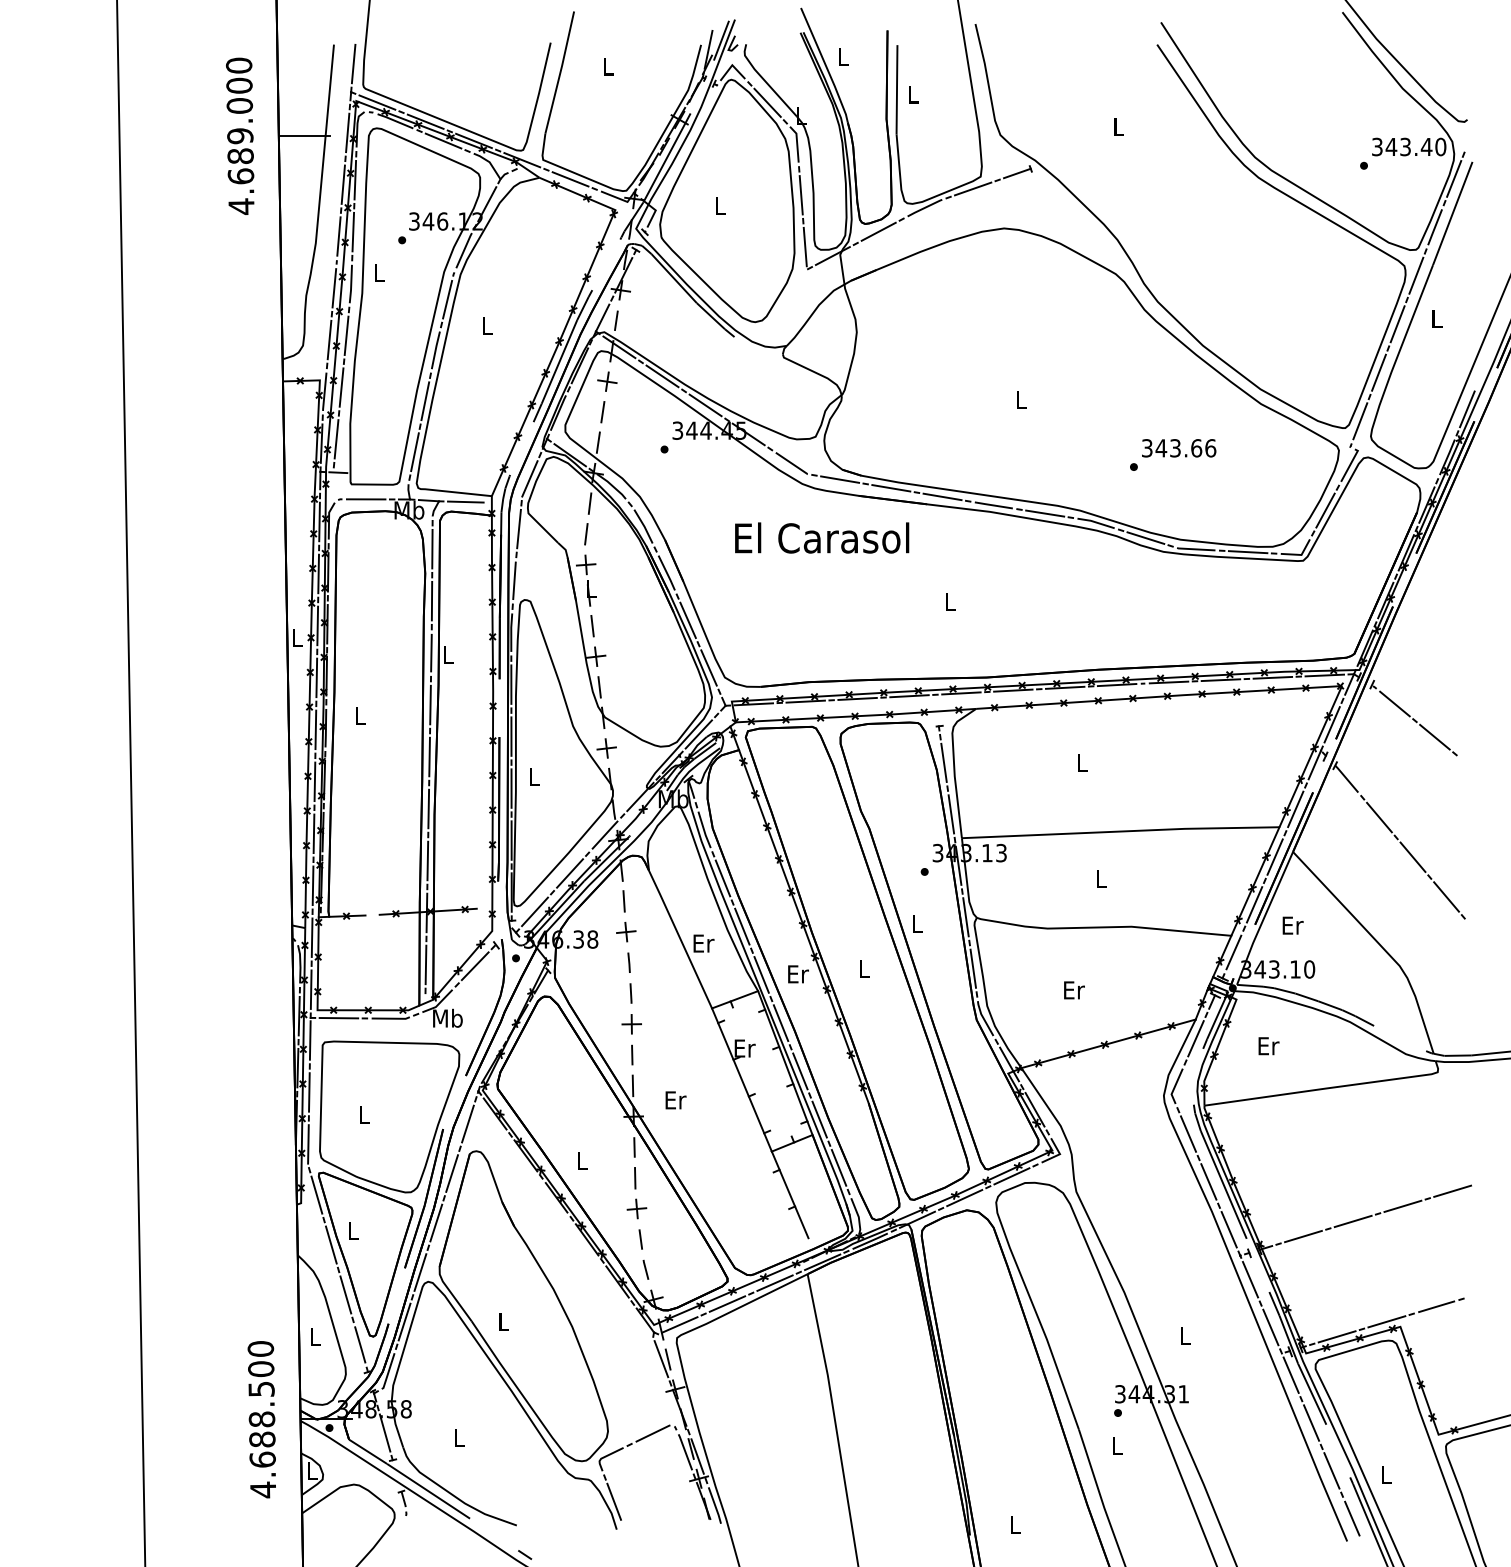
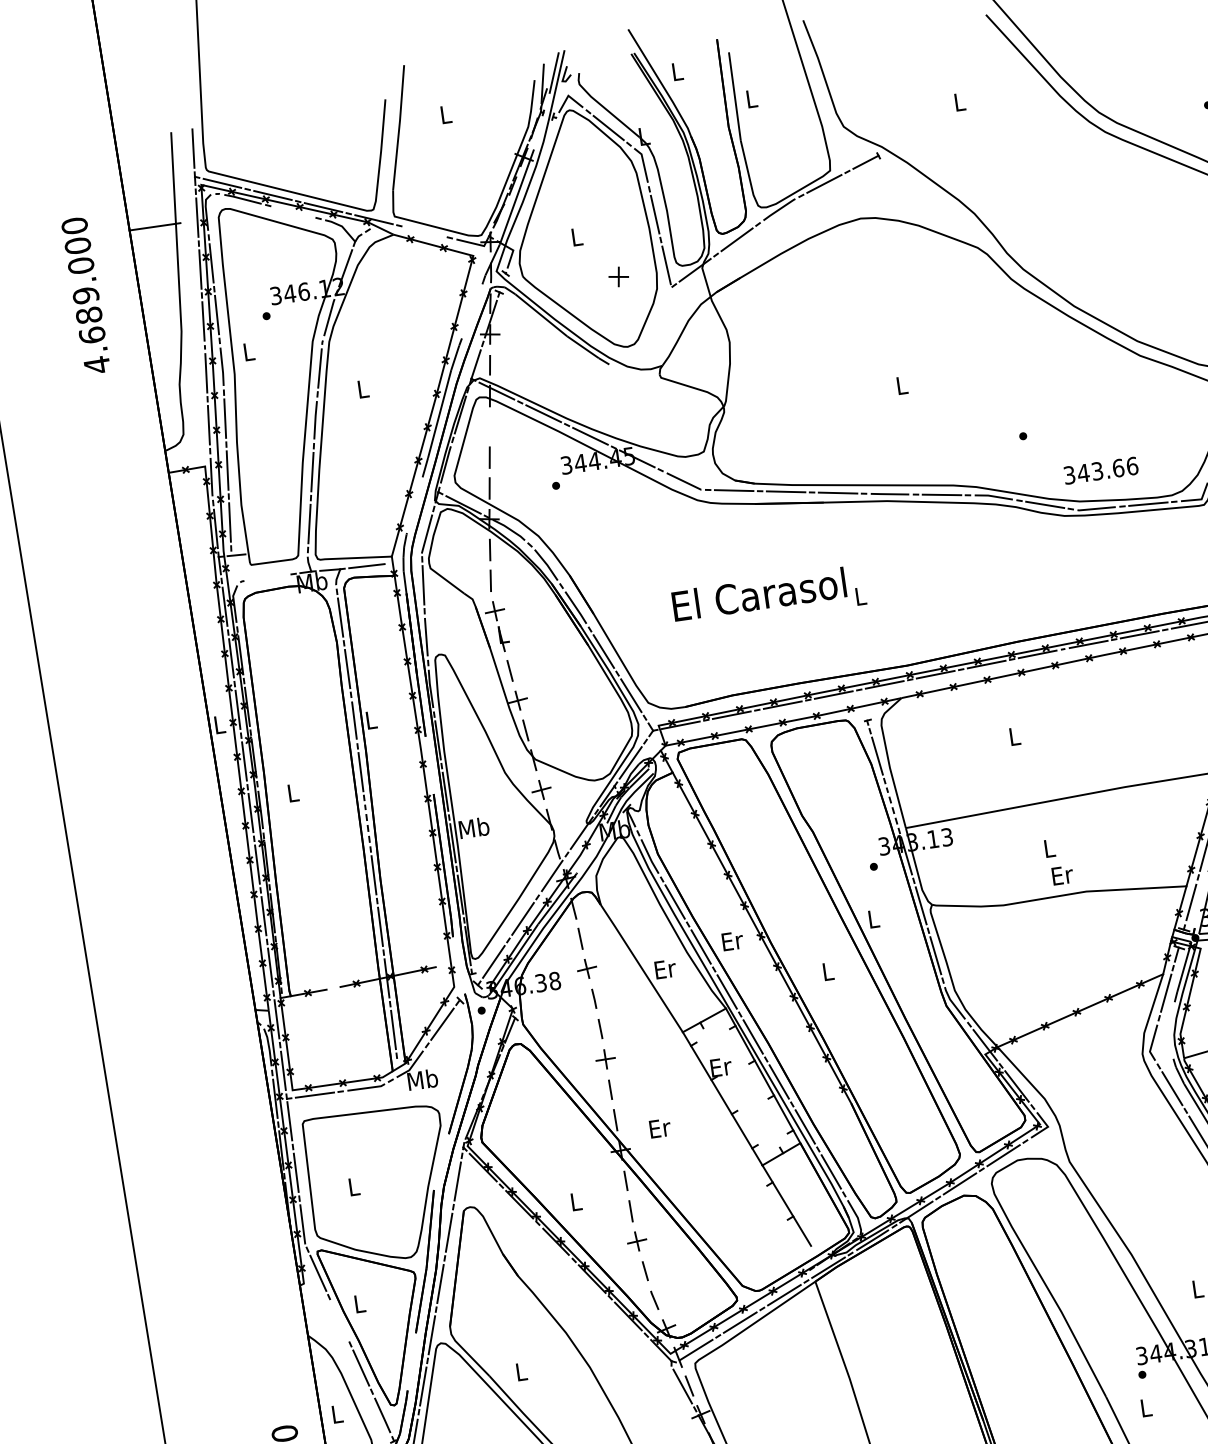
text: (240, 135) -> (86, 294), moved
line: (443, 140) -> (293, 211), removed
line: (570, 179) -> (424, 231), removed
part: (607, 381) -> (618, 276), moved
text: (1179, 448) -> (1101, 470), moved
line: (365, 499) -> (267, 577), removed
text: (822, 537) -> (759, 593), moved
line: (429, 756) -> (367, 823), solid -> dashed
text: (534, 776) -> (474, 828), L -> Mb
line: (951, 813) -> (892, 805), solid -> dashed
text: (798, 974) -> (732, 941), moved
text: (1074, 990) -> (1062, 875), moved
line: (330, 1244) -> (338, 1320), removed

